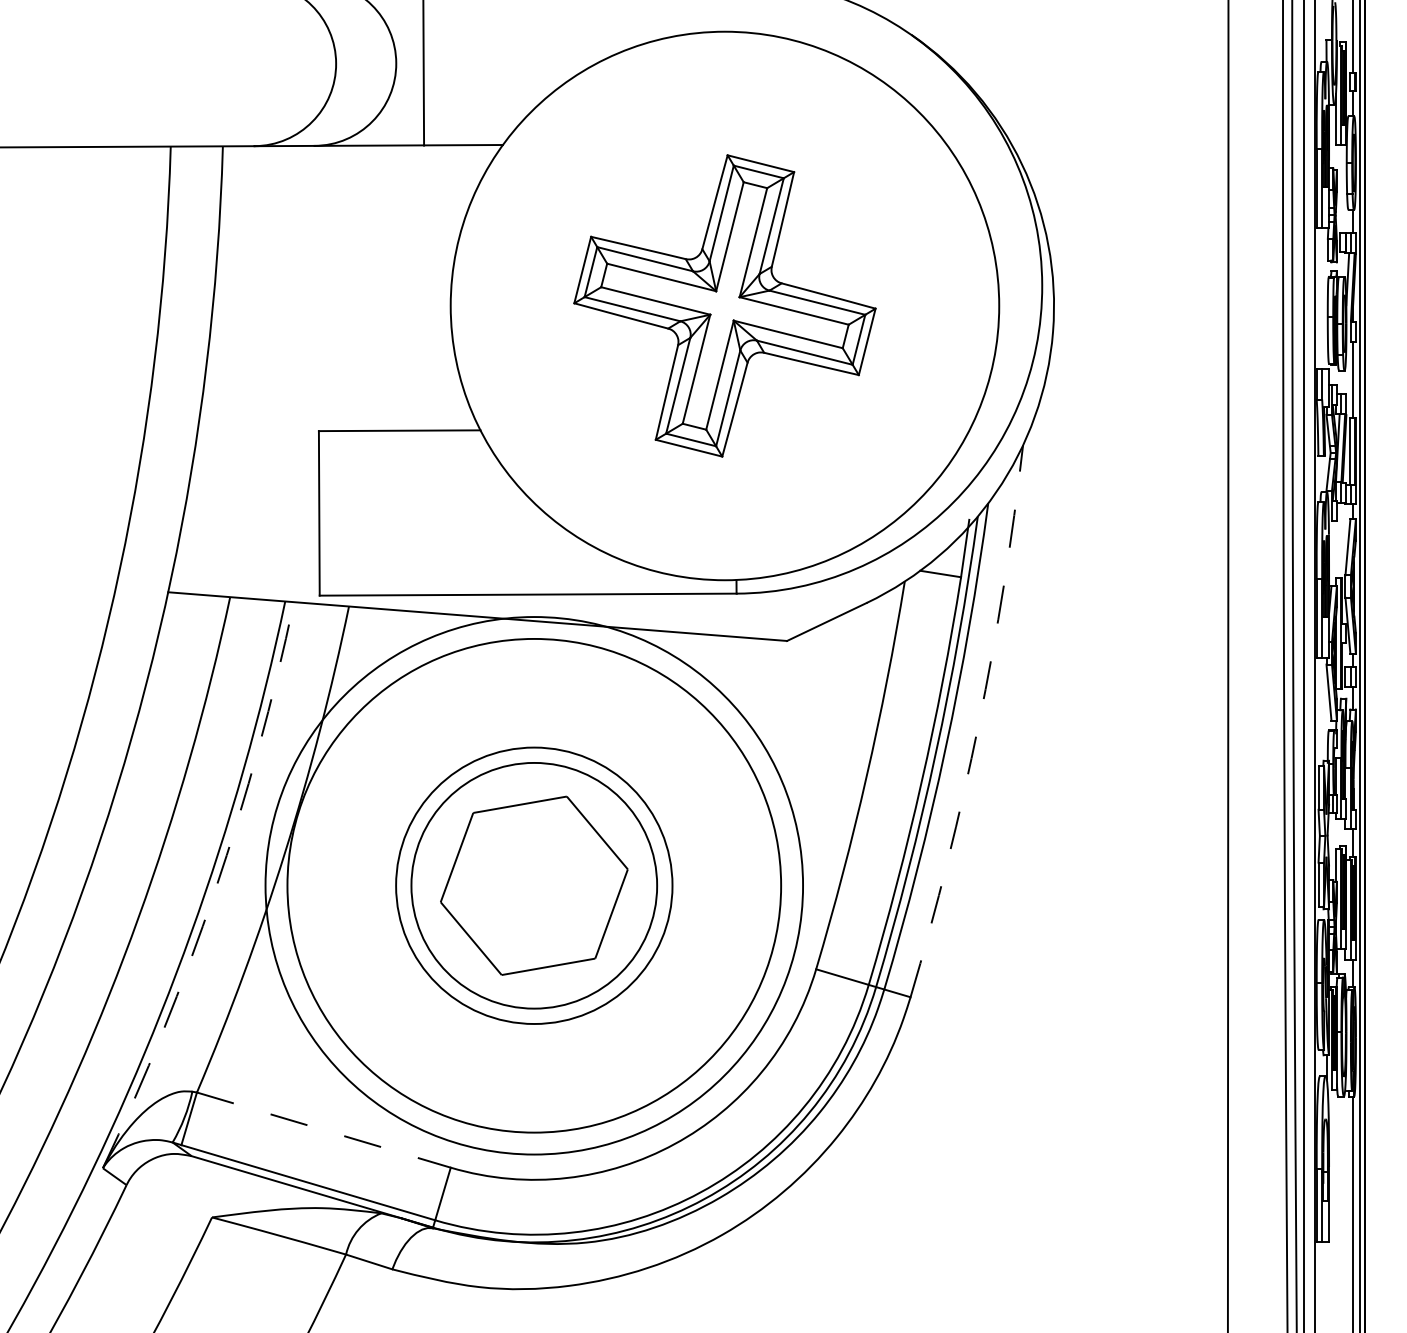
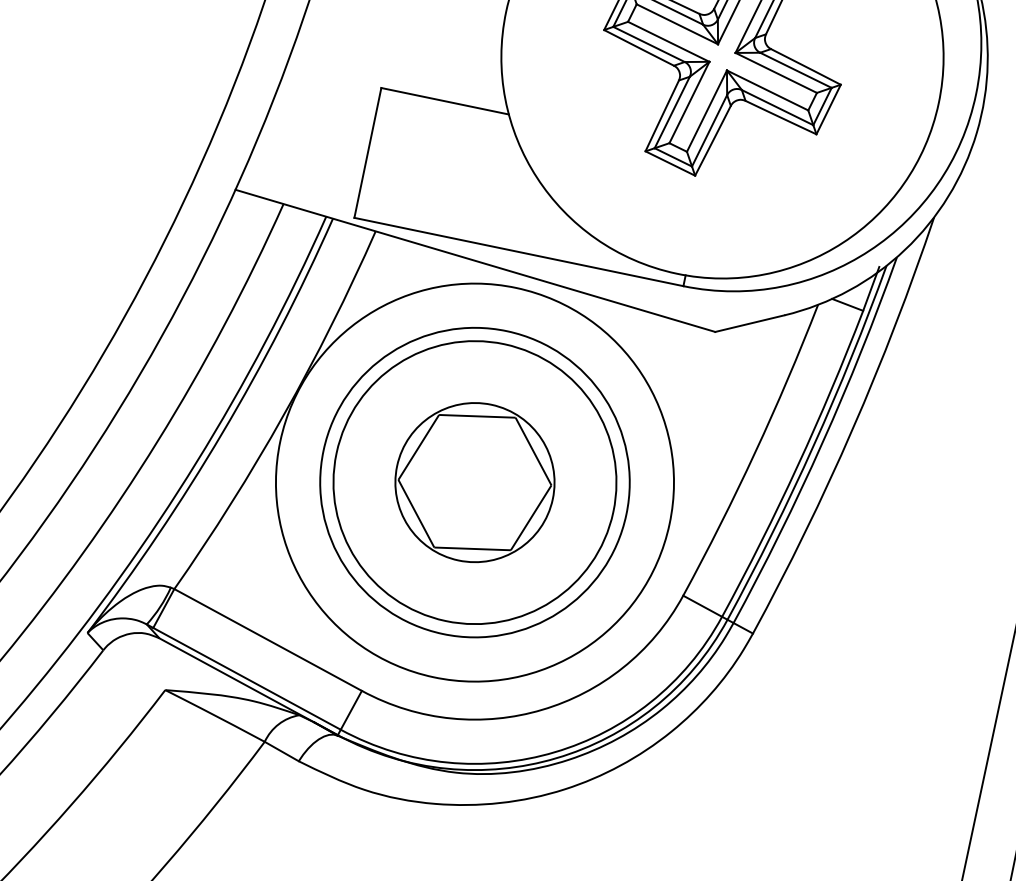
arc: (978, 723) -> (852, 429), dashed -> solid
circle: (533, 885) -> (474, 482), size x1.43
circle: (534, 885) -> (475, 482), size x0.71
circle: (534, 885) -> (475, 482), size x0.71
arc: (215, 890) -> (222, 432), dashed -> solid
line: (324, 1130) -> (268, 640), dashed -> solid

